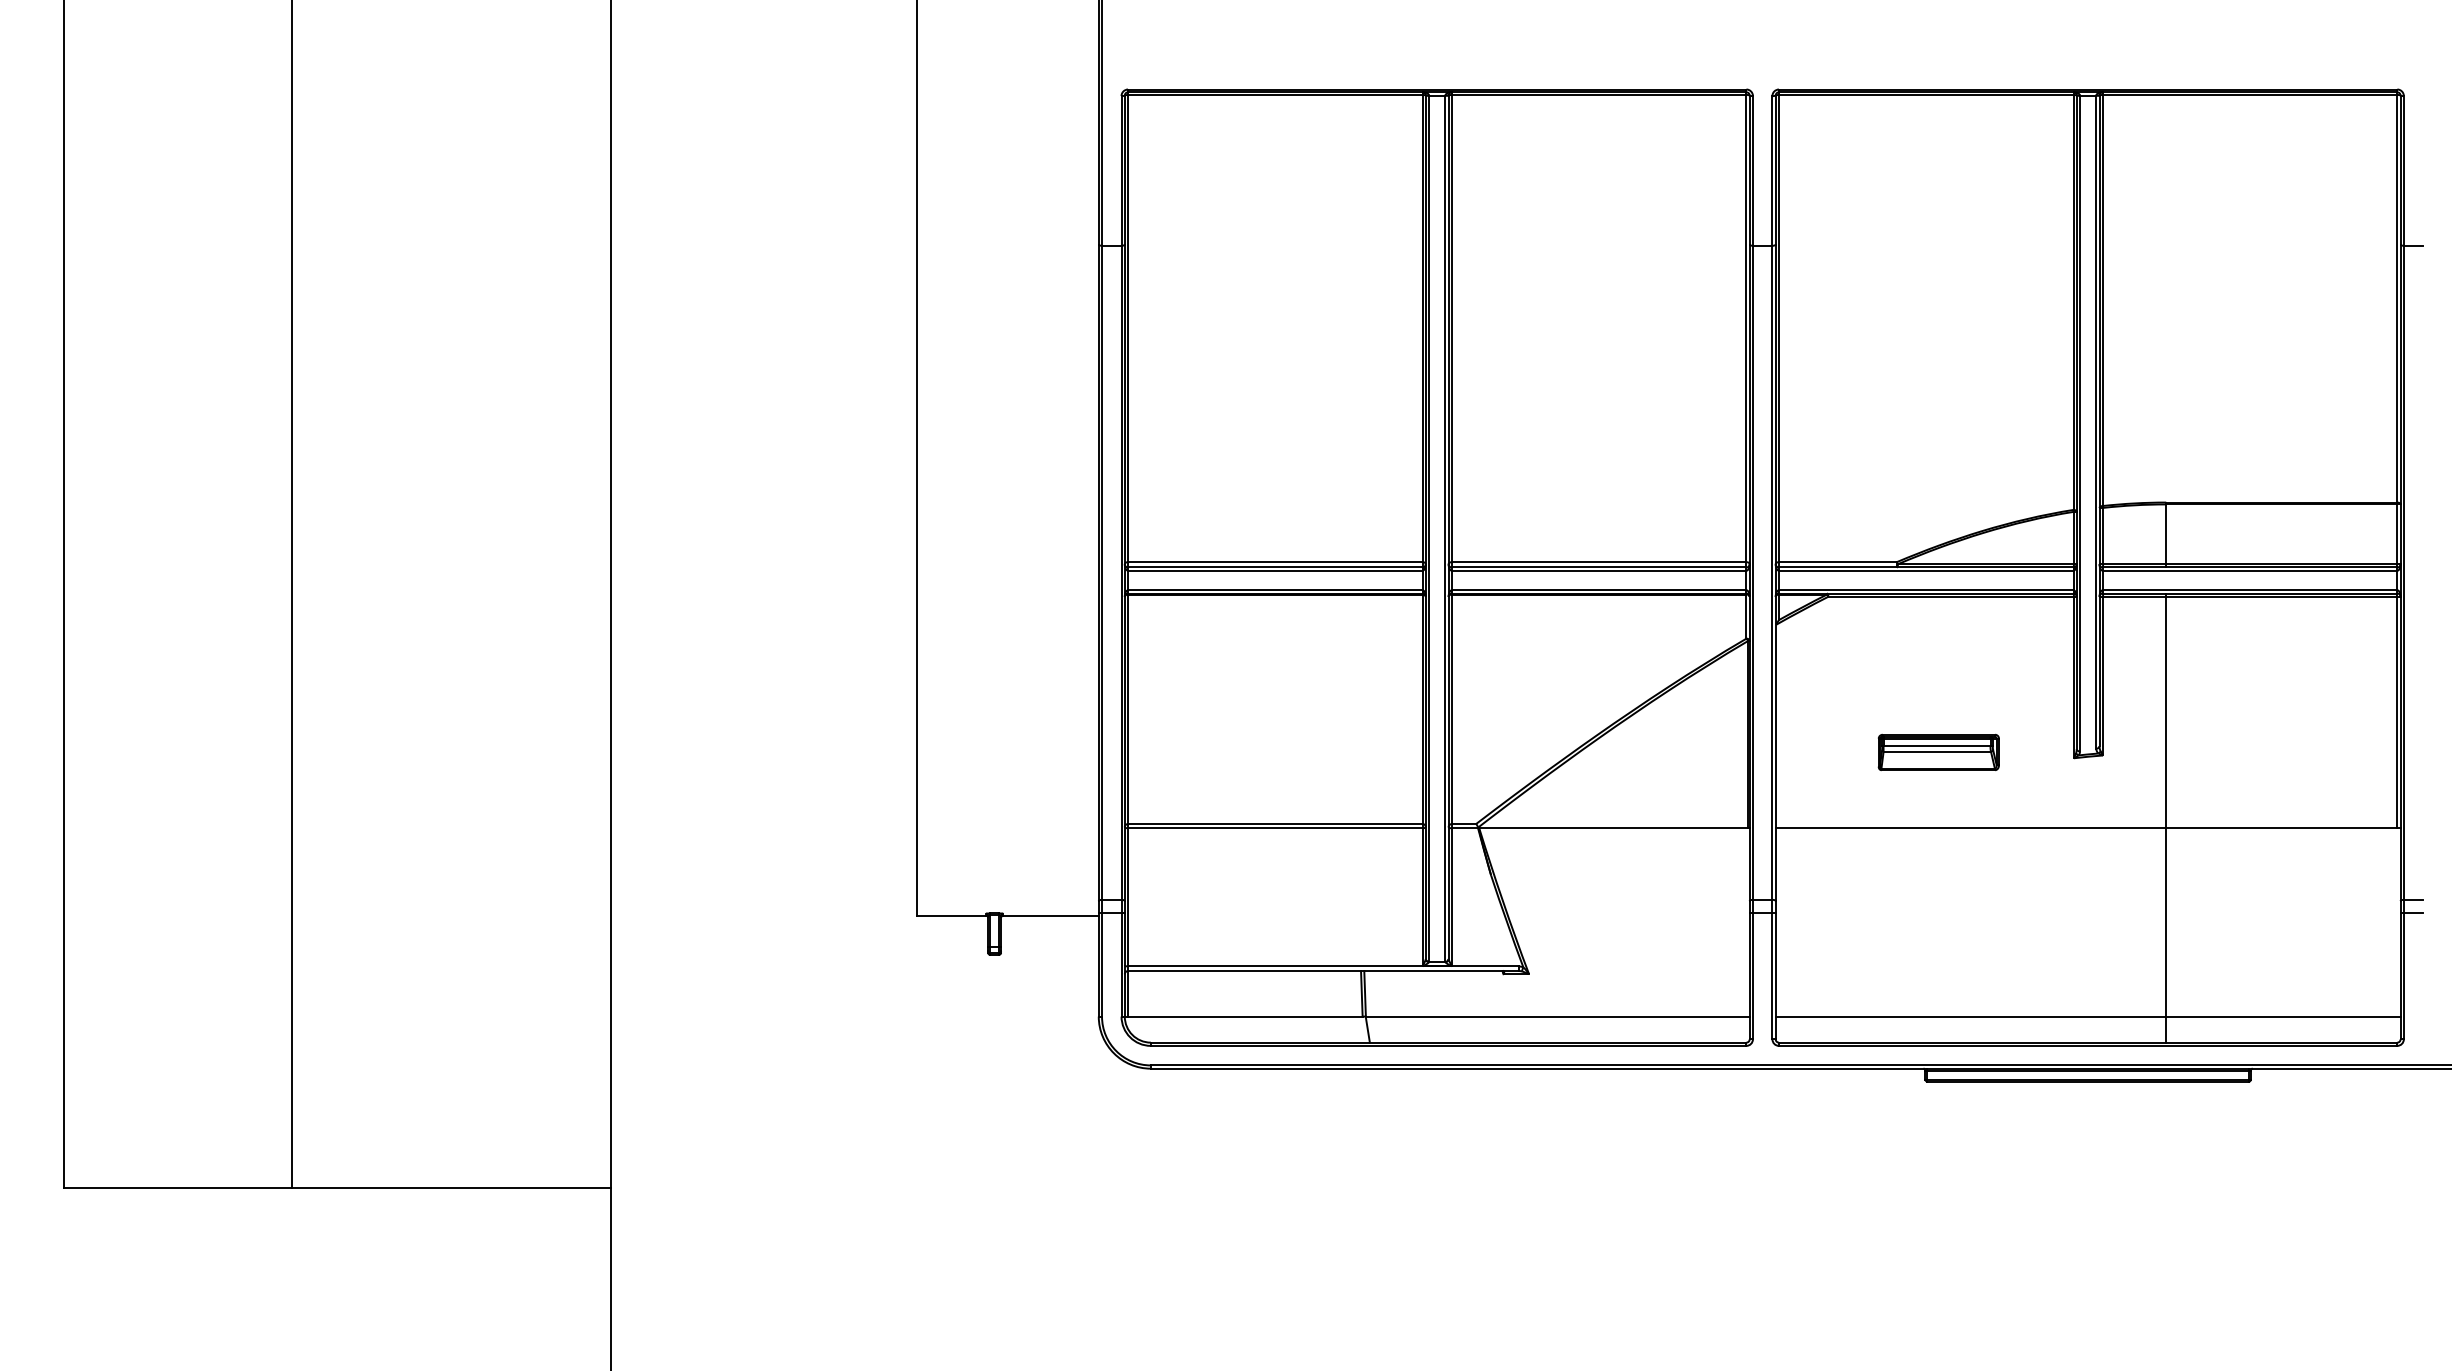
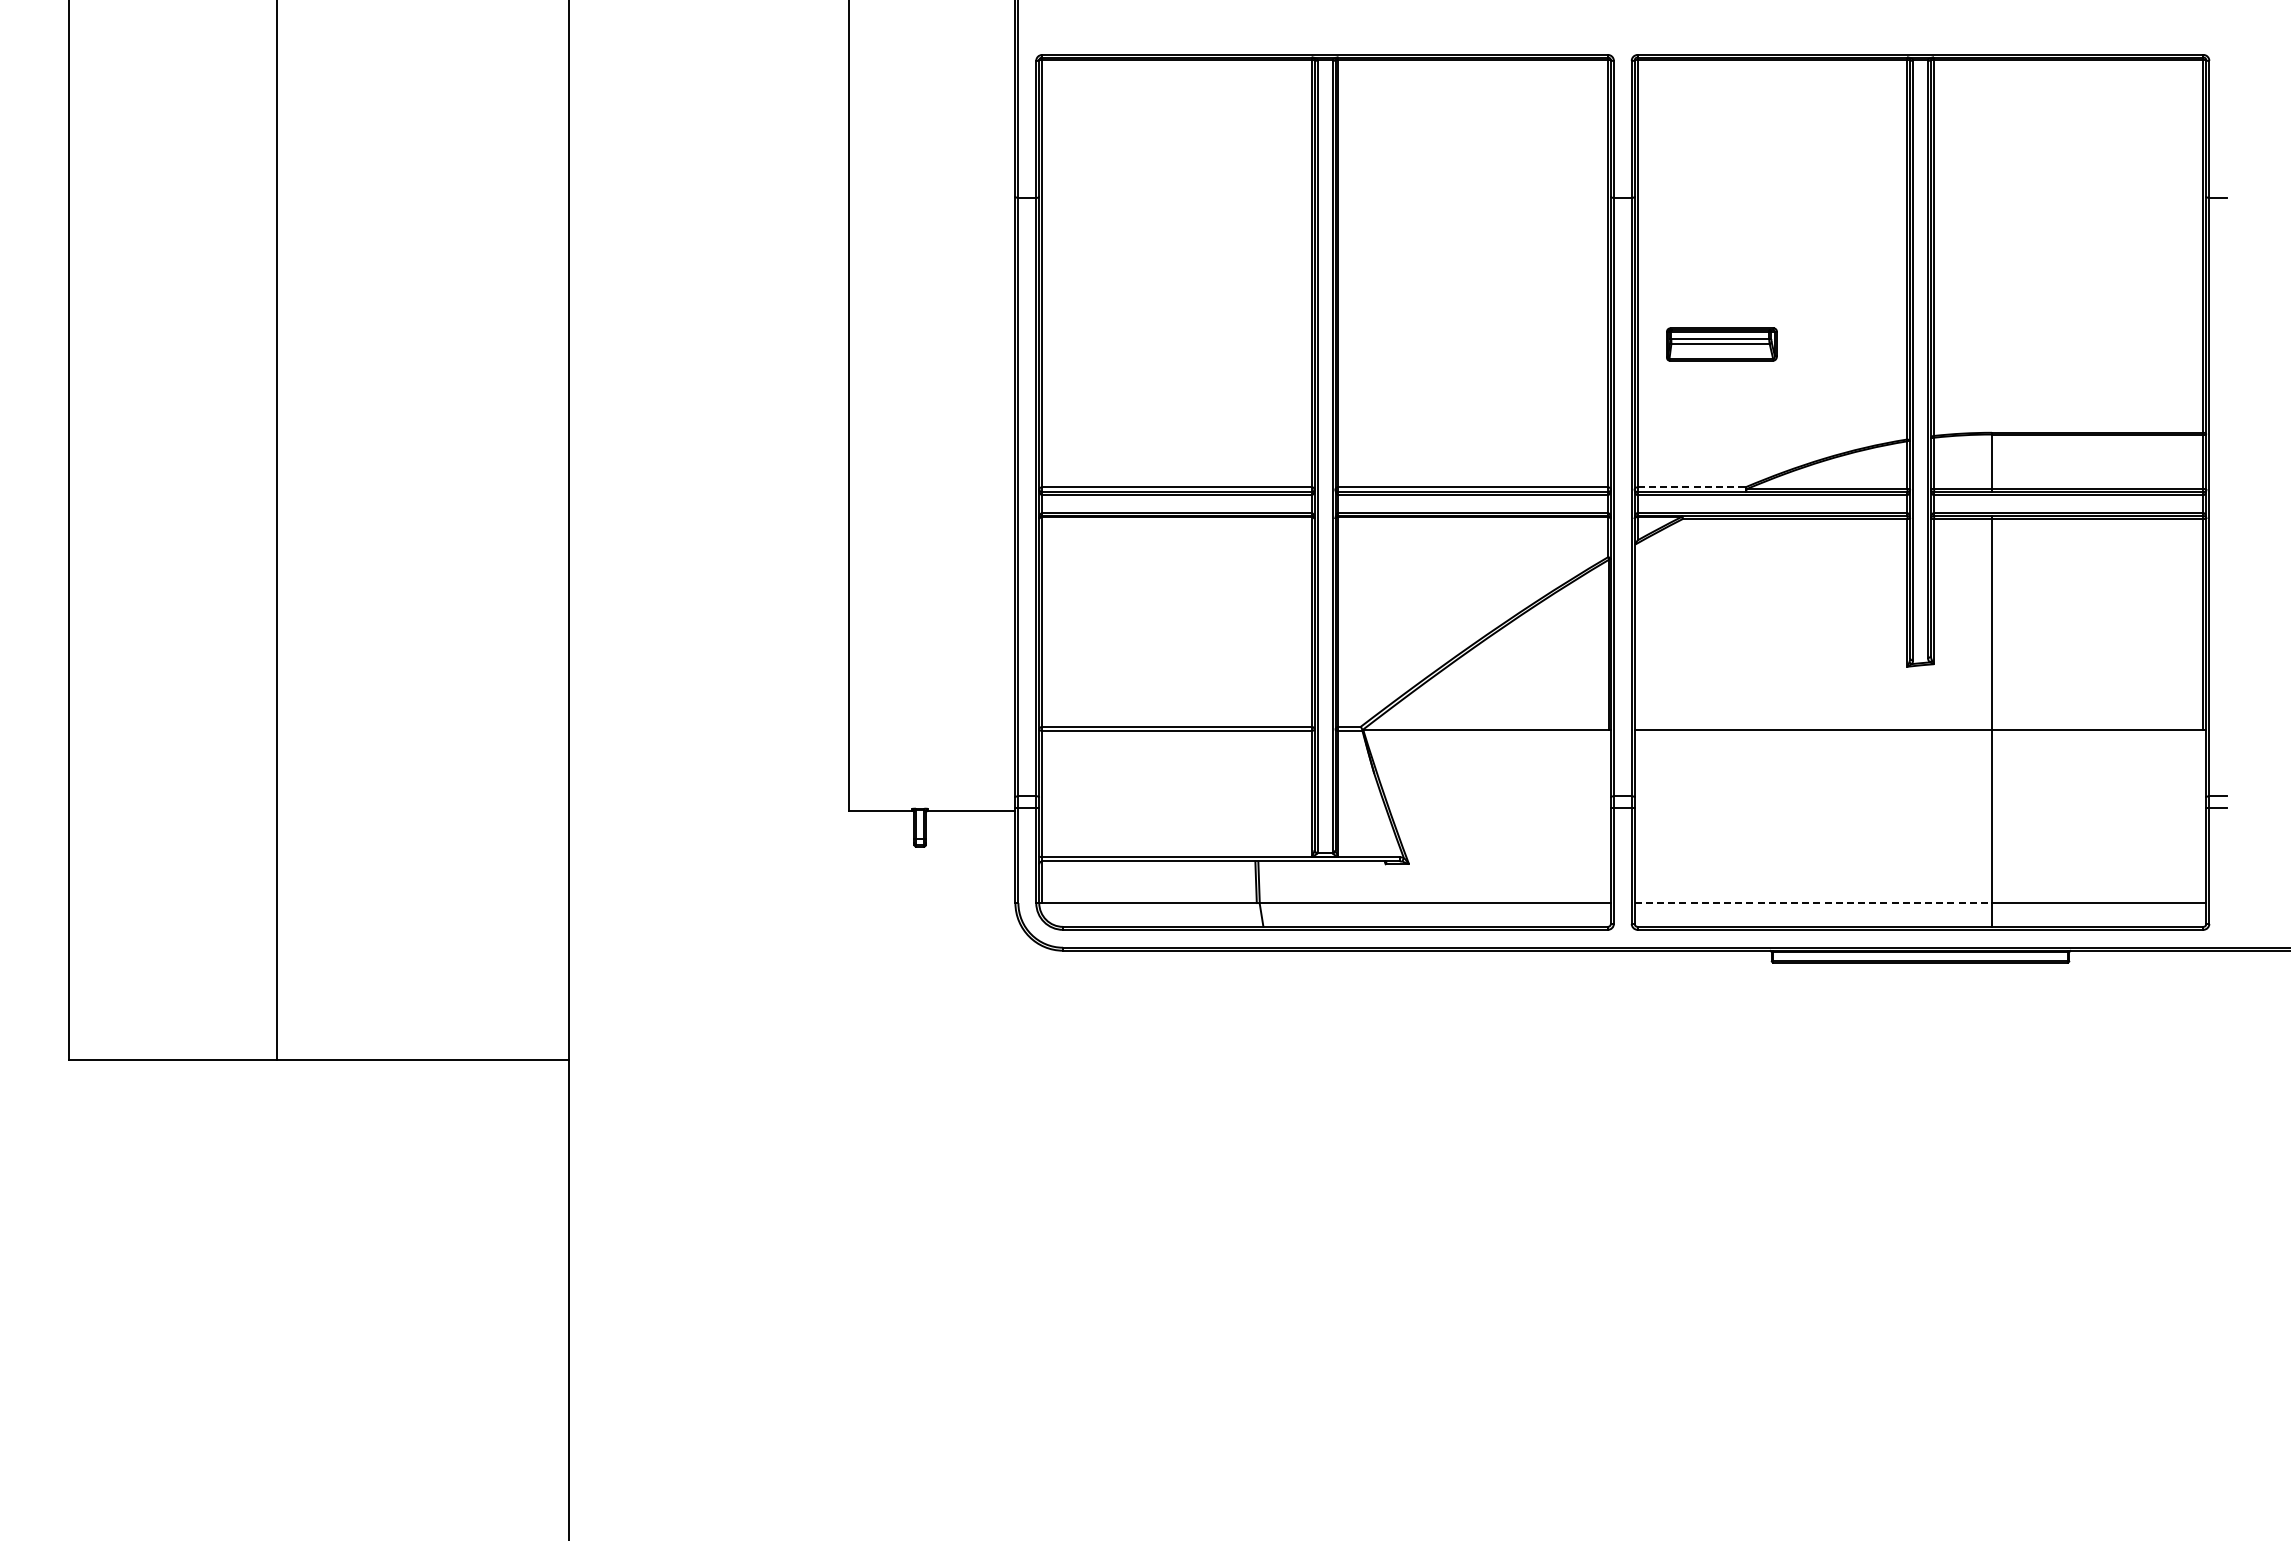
line: (1837, 562) -> (1691, 487), solid -> dashed
part: (1938, 752) -> (1721, 344), moved
line: (1971, 1017) -> (1813, 903), solid -> dashed

